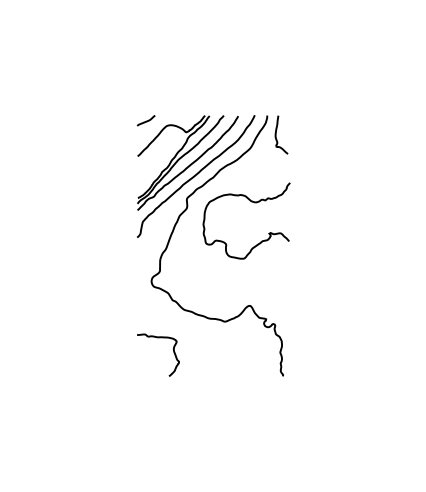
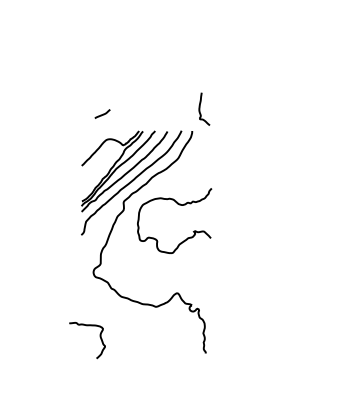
curve: (146, 120) -> (102, 113), moved
curve: (276, 134) -> (200, 108), moved
curve: (173, 353) -> (100, 339), moved

